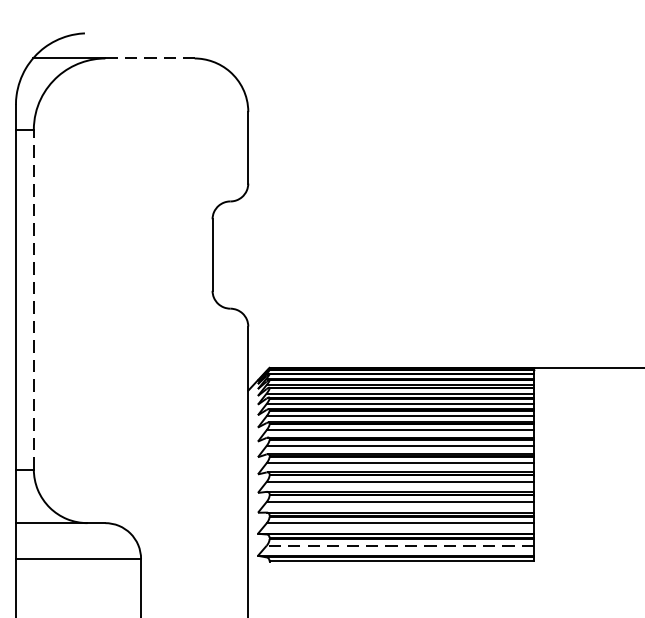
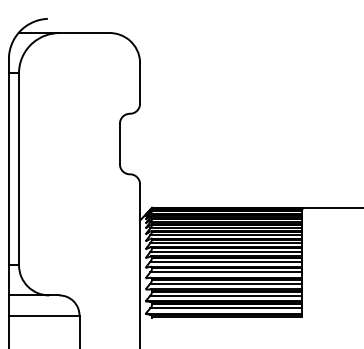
line: (151, 59) -> (85, 33), dashed -> solid
line: (34, 300) -> (19, 169), dashed -> solid
line: (401, 546) -> (226, 308), dashed -> solid

